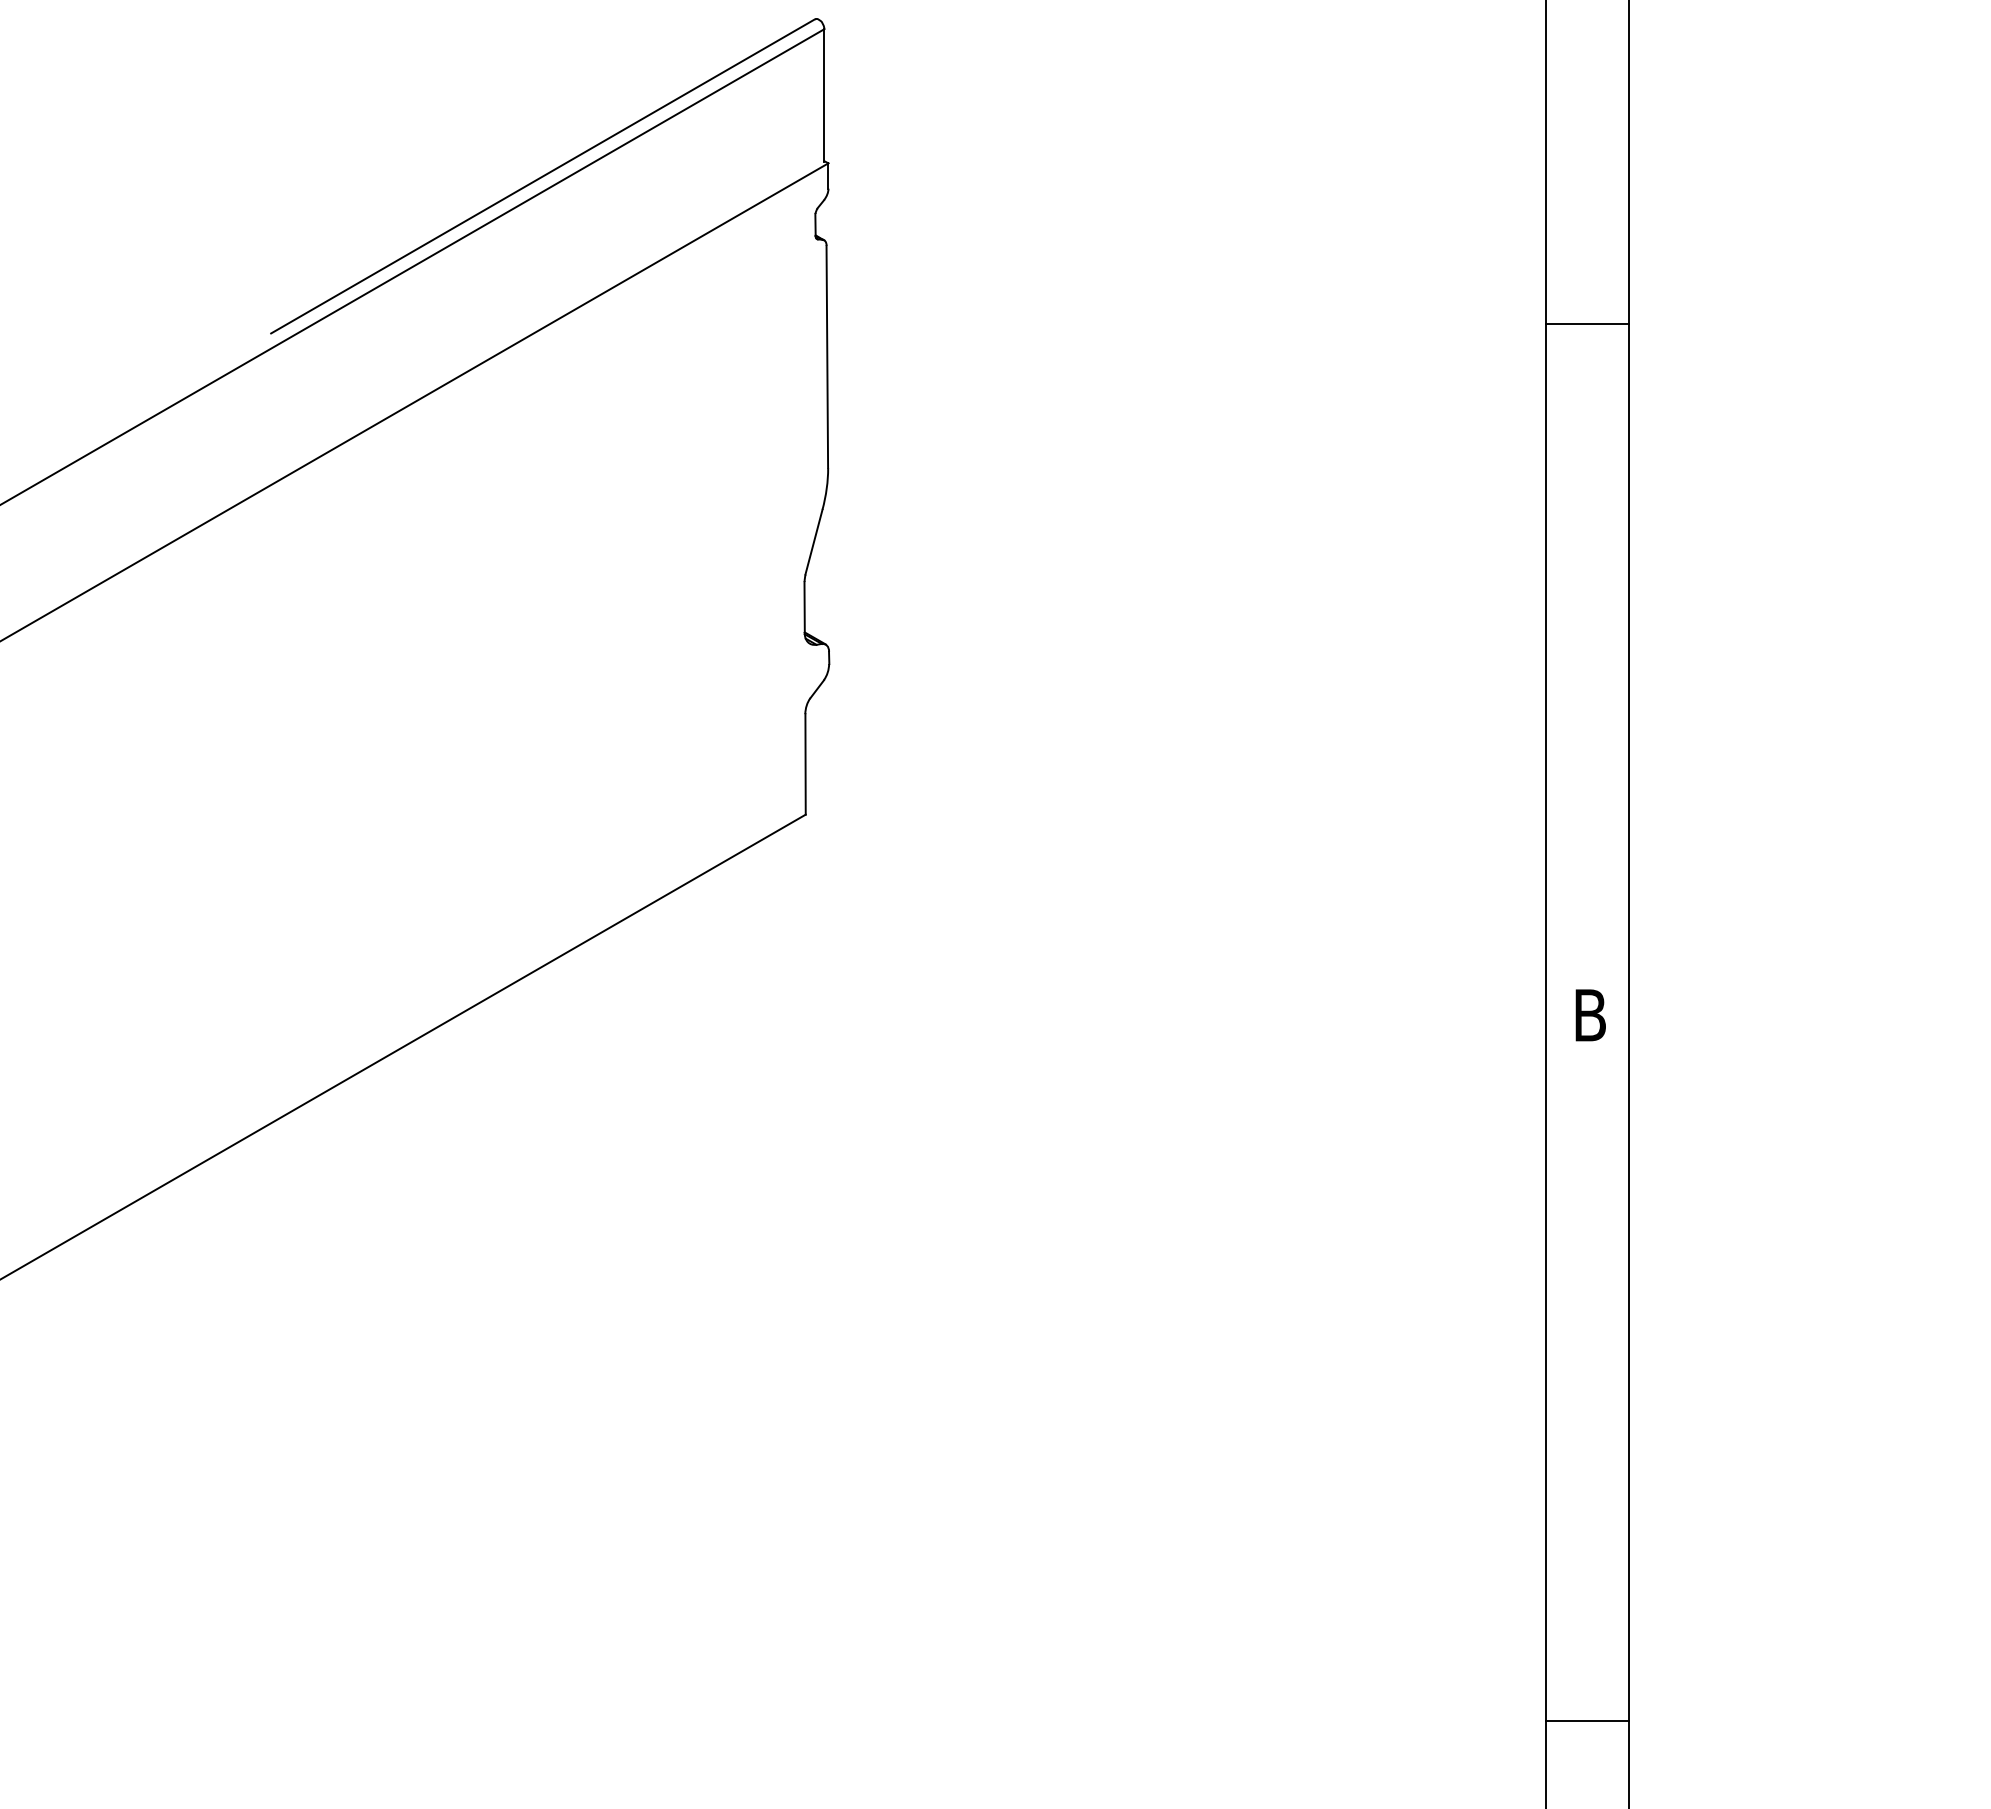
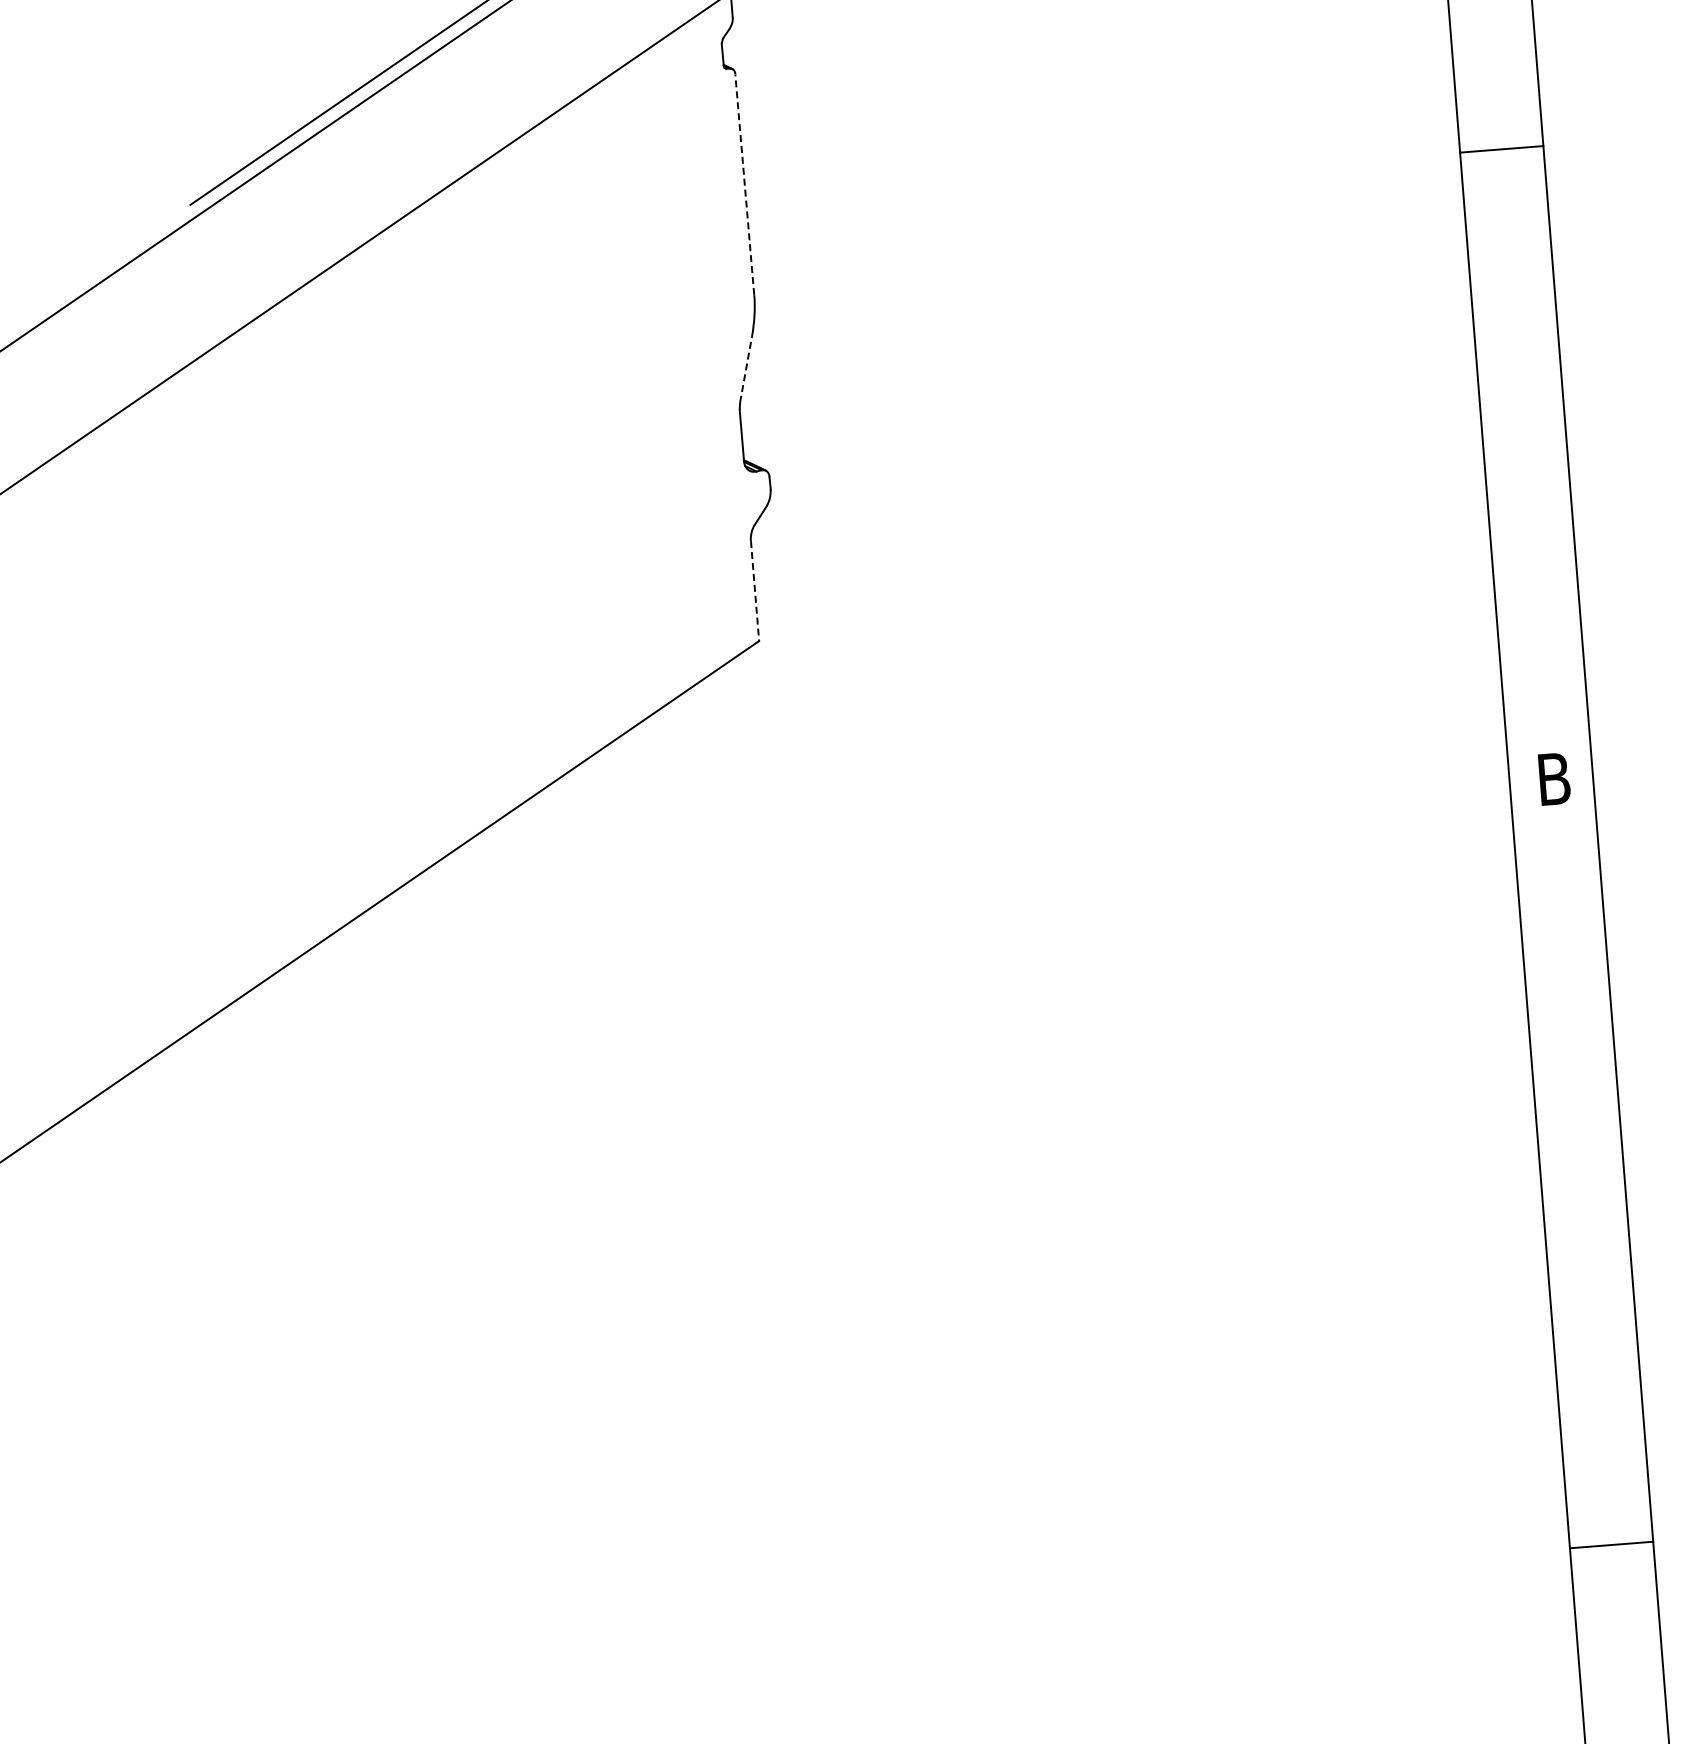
line: (1587, 324) -> (1501, 149), moved
line: (827, 356) -> (744, 184), solid -> dashed
line: (813, 542) -> (745, 370), solid -> dashed
line: (805, 764) -> (754, 591), solid -> dashed
line: (1587, 1721) -> (1611, 1545), moved

